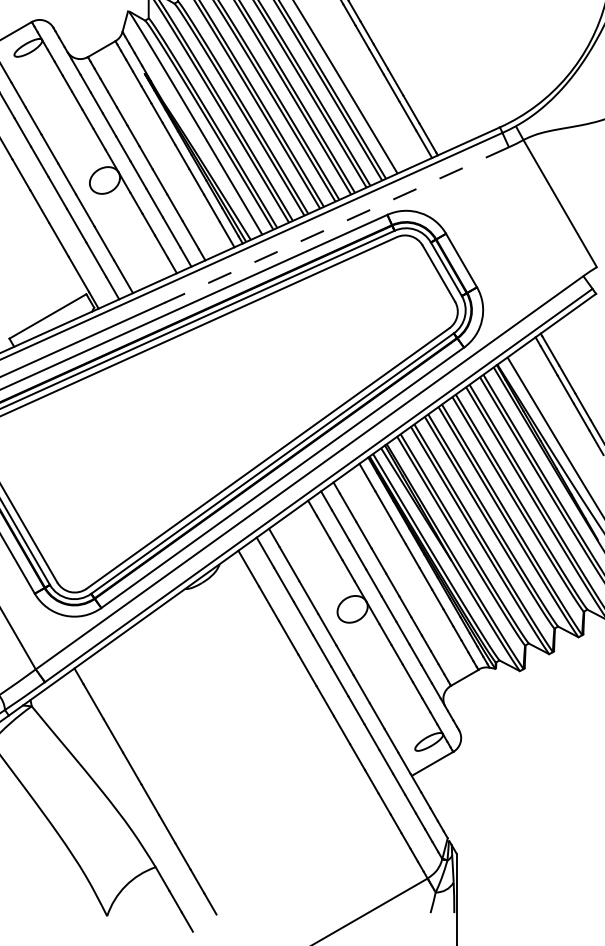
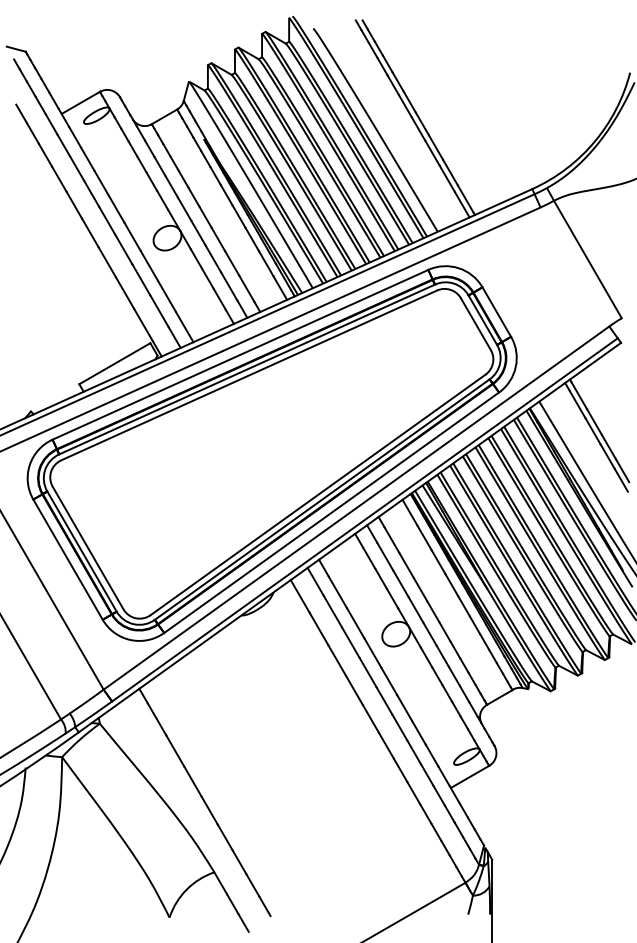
line: (336, 225) -> (381, 279), dashed -> solid

